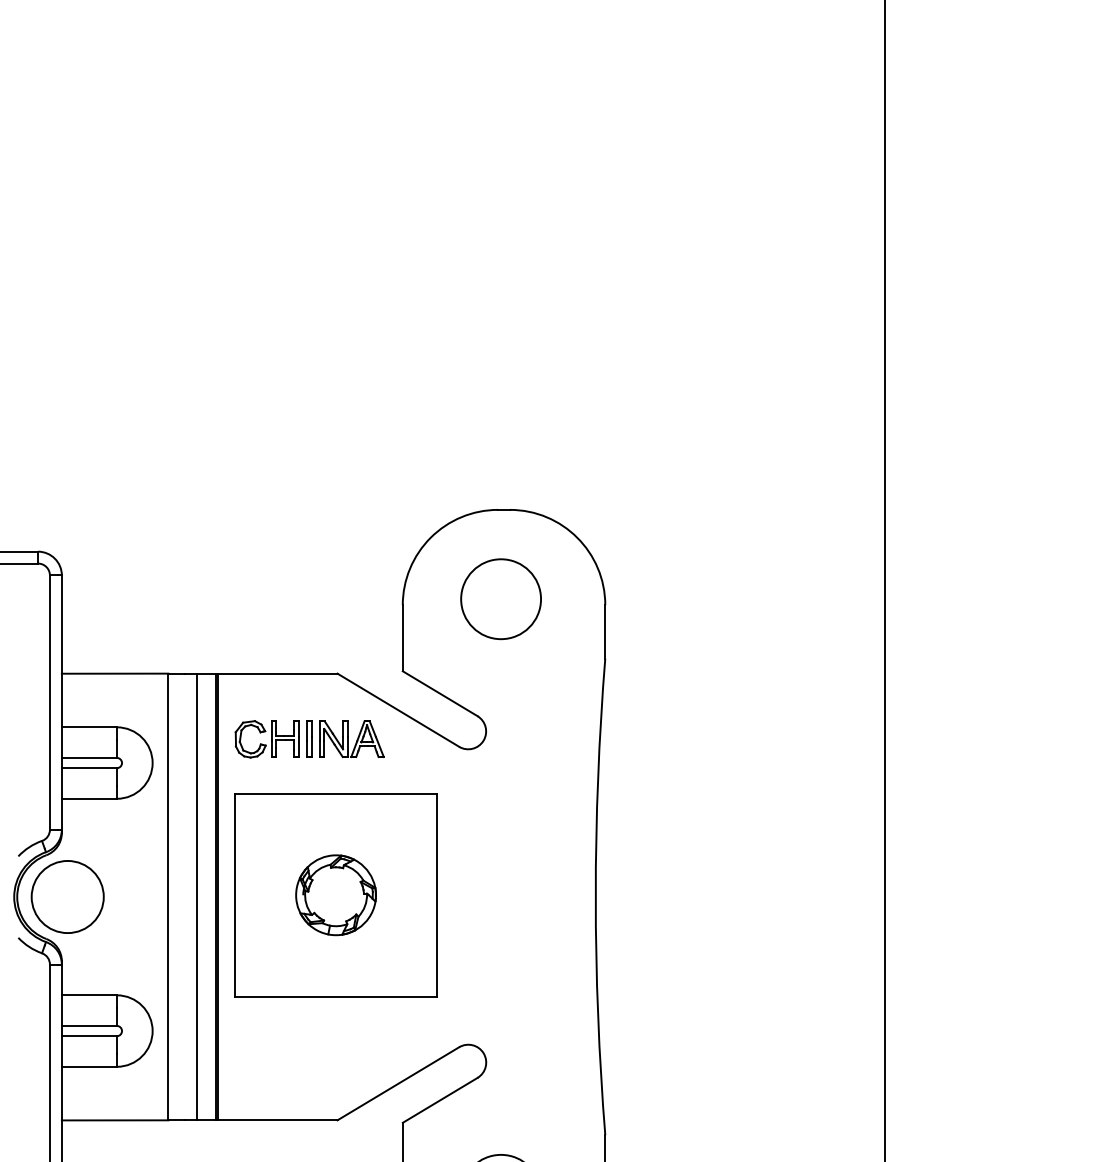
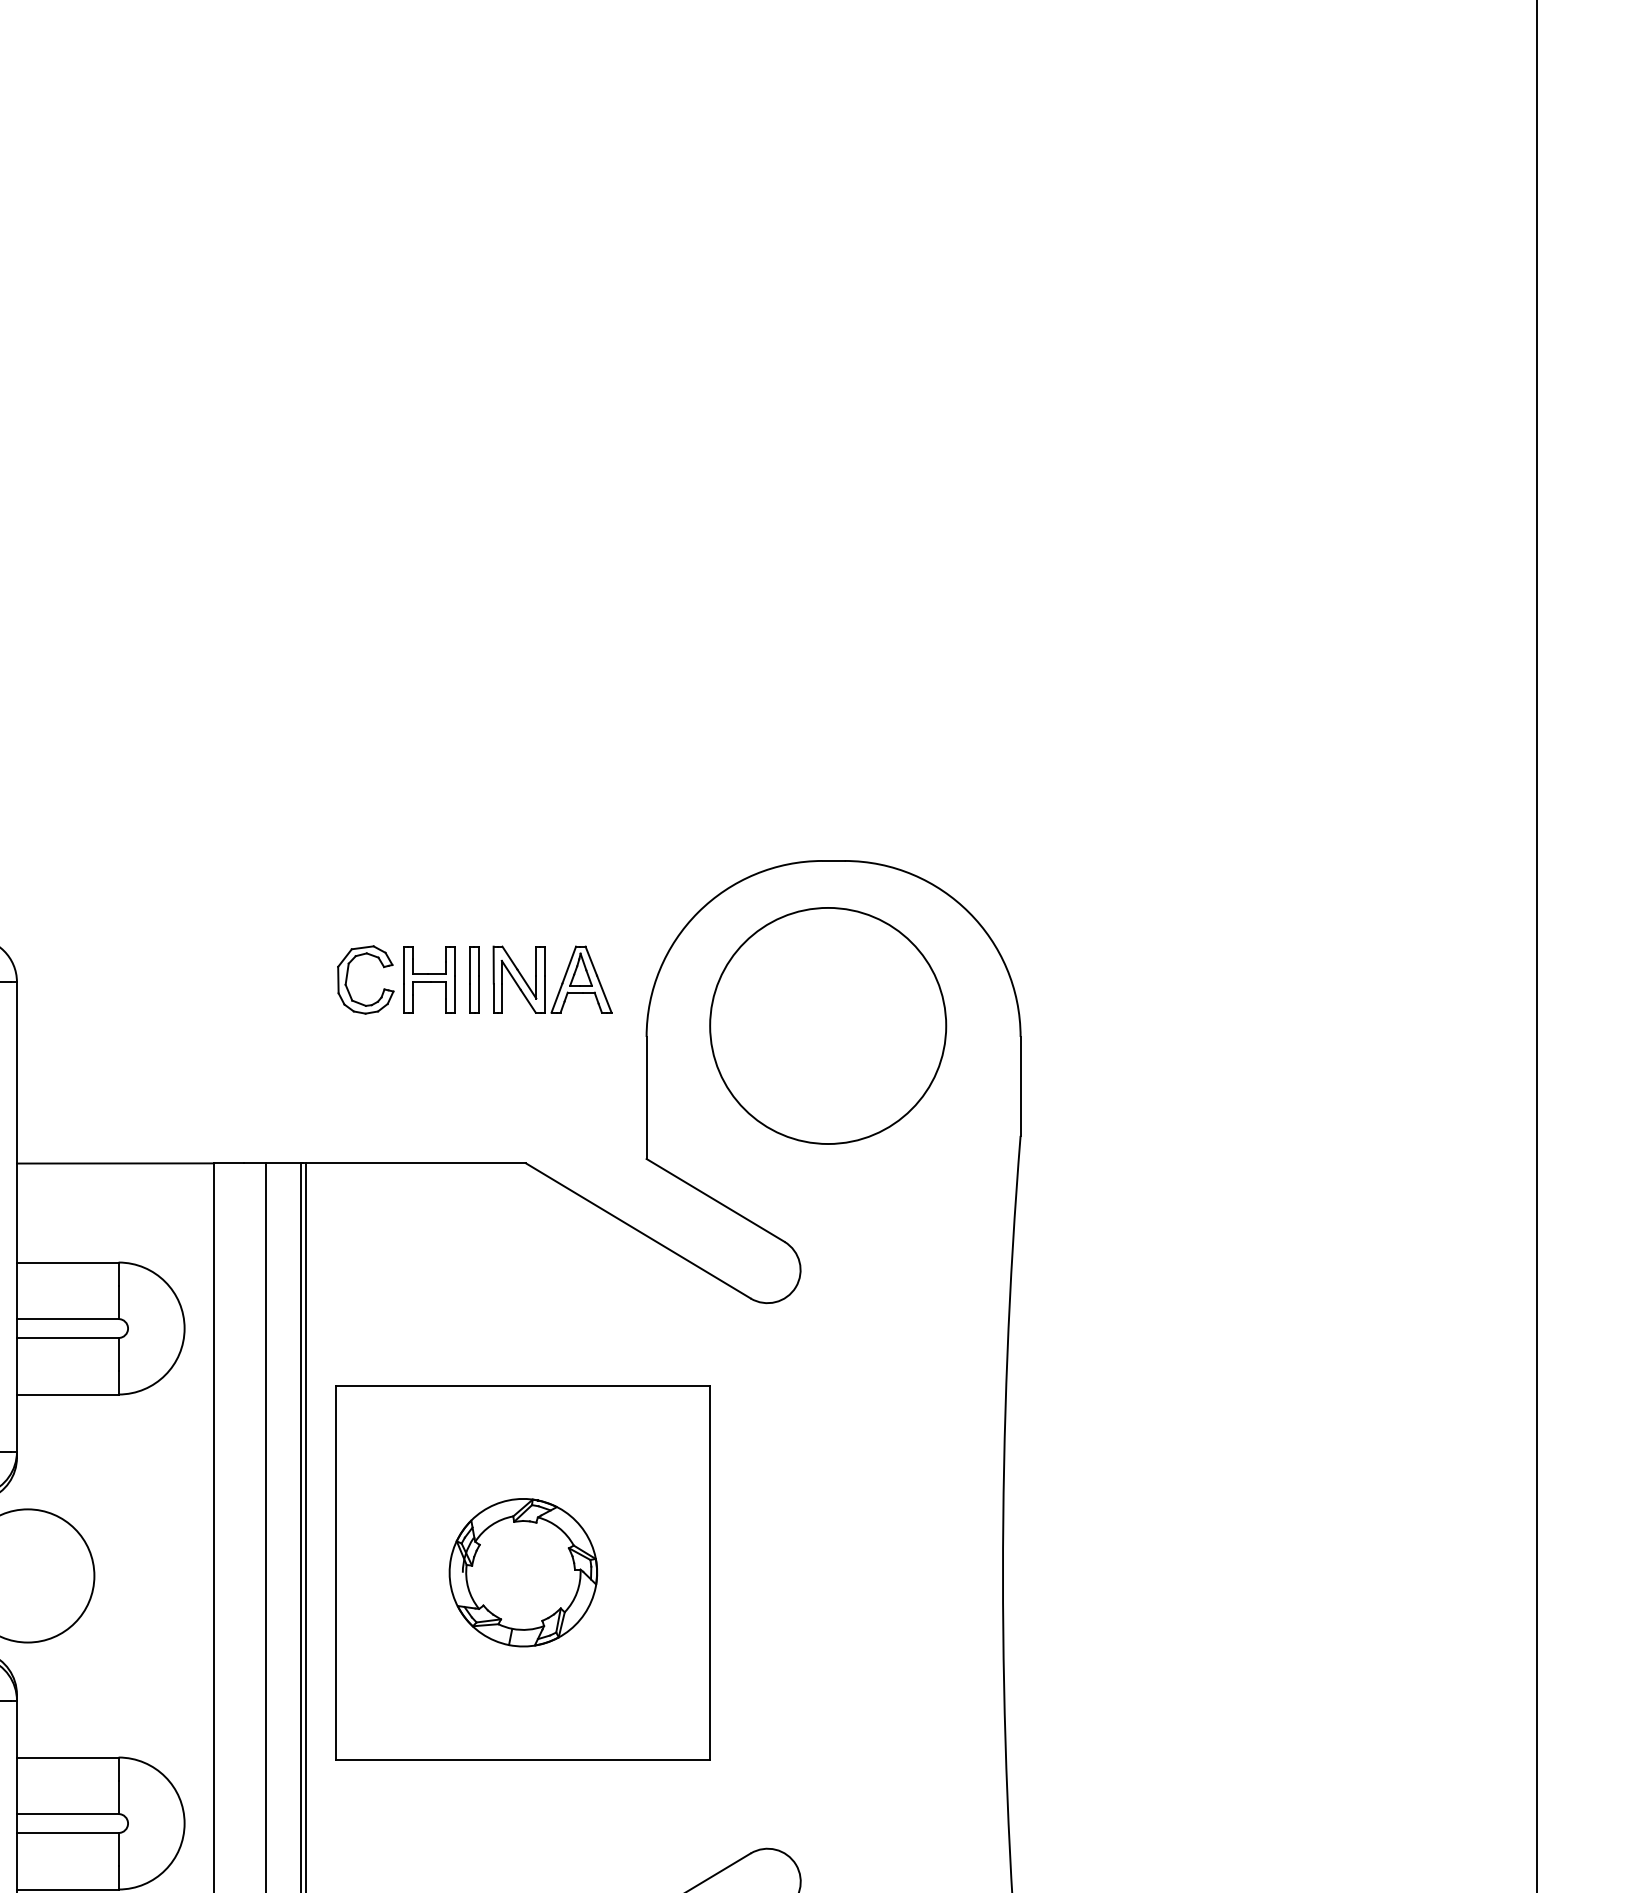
circle: (501, 599) -> (828, 1026), size x1.6
part: (309, 739) -> (474, 980), moved

